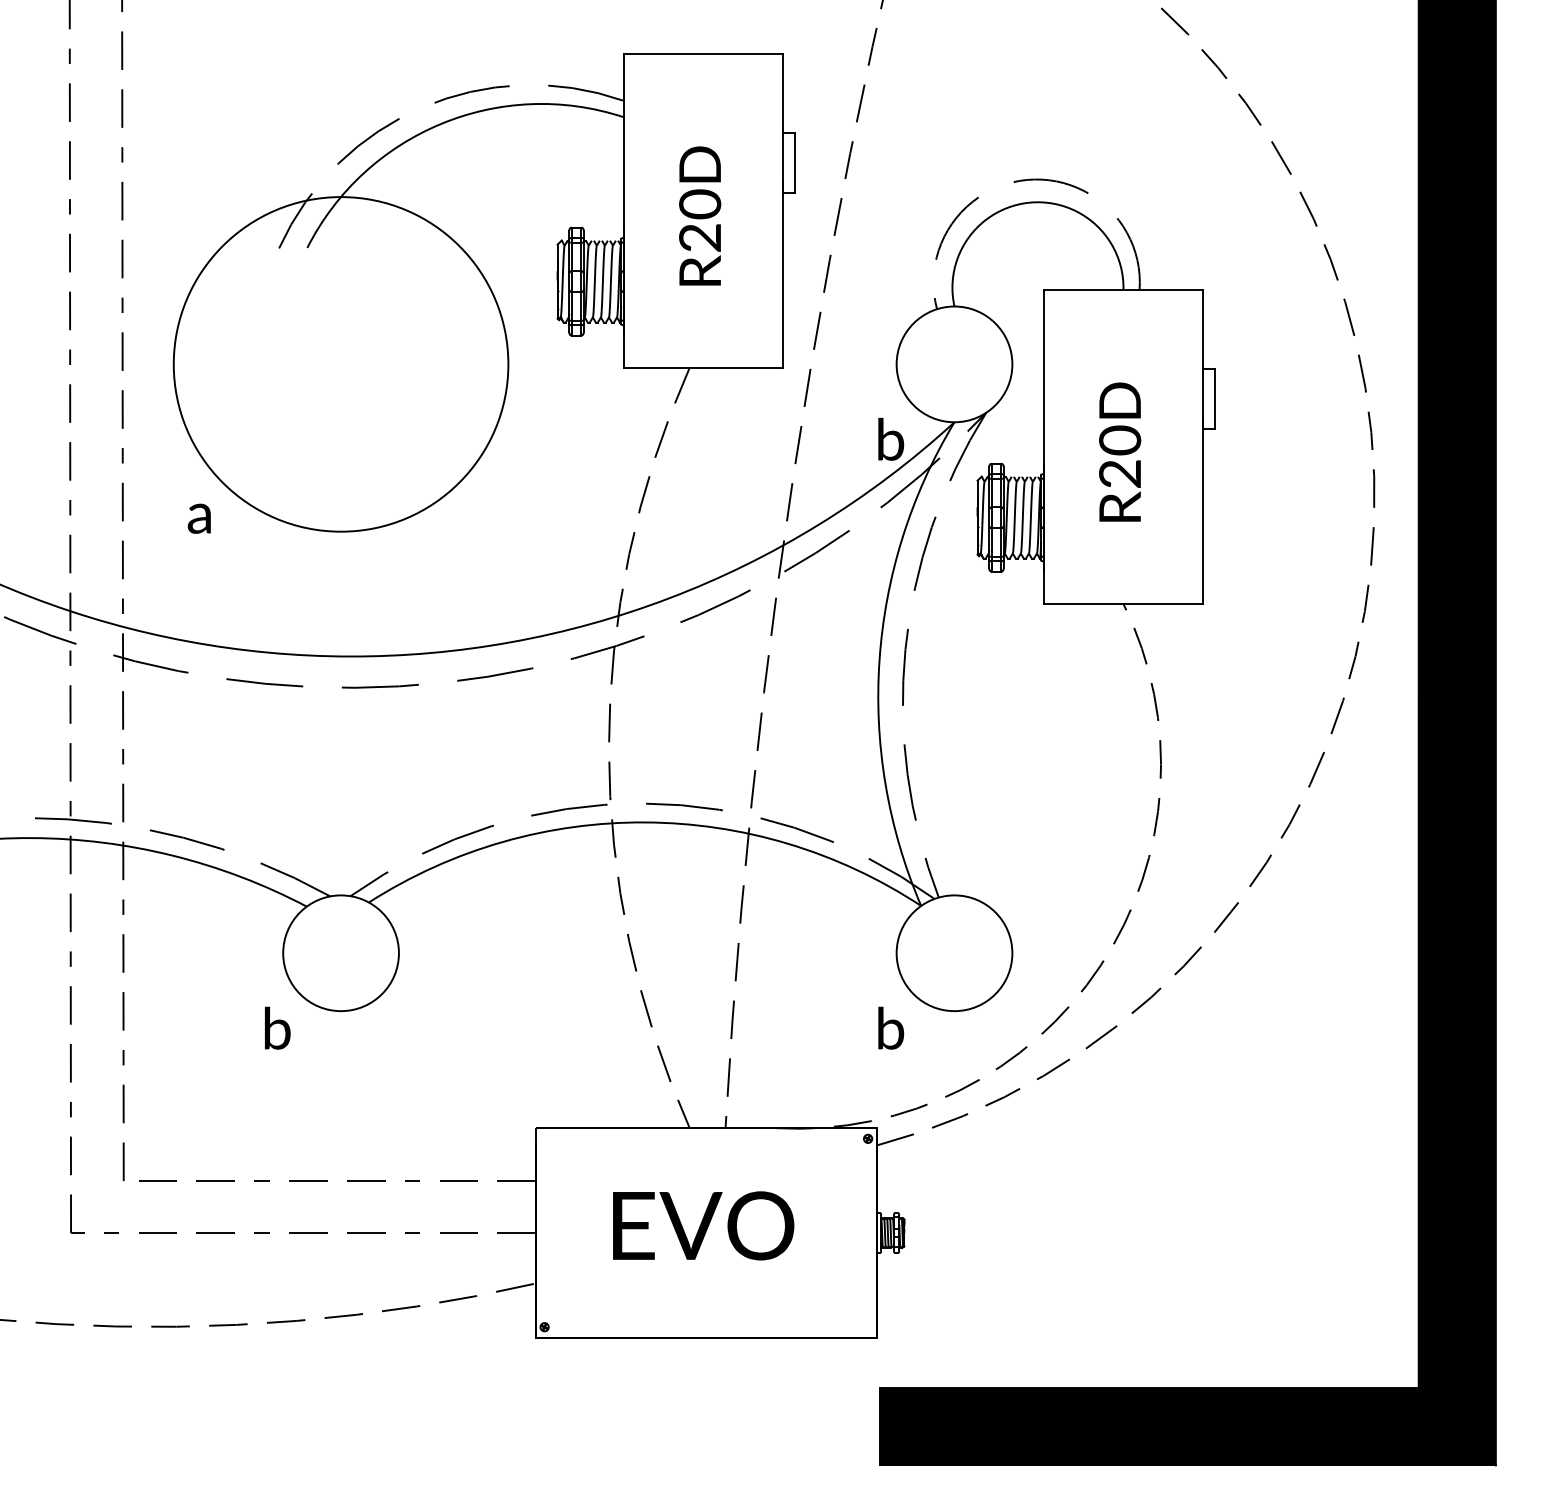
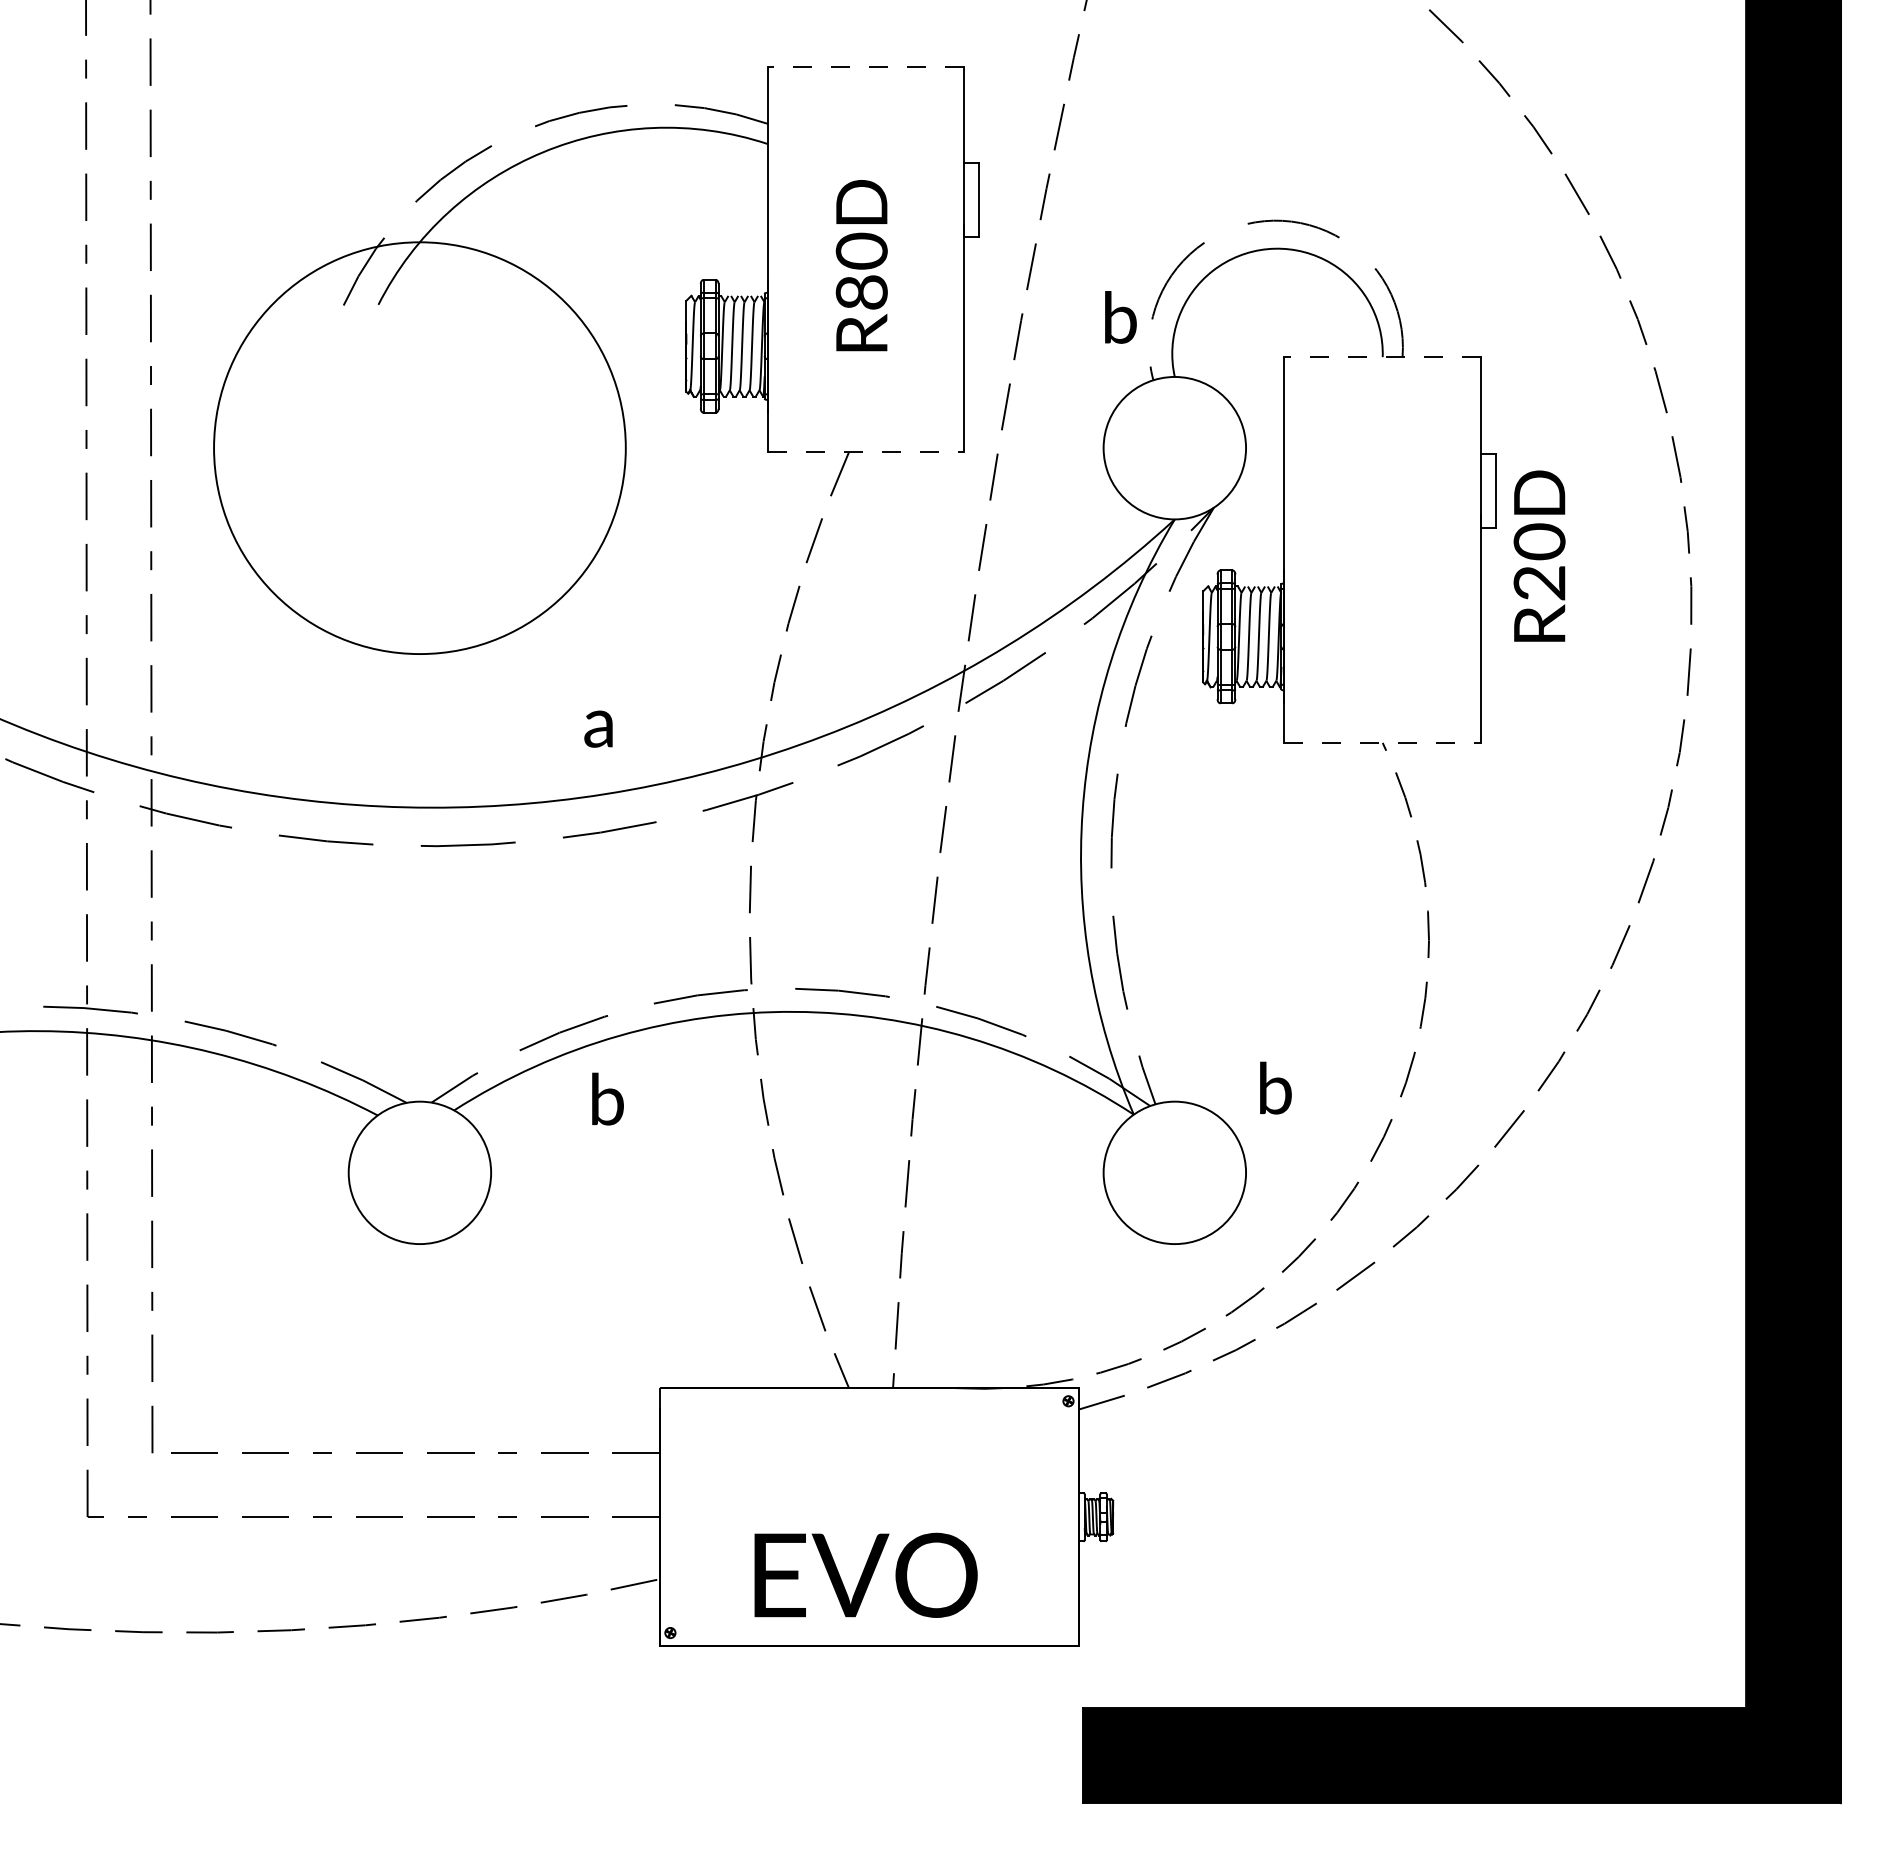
line: (703, 54) -> (865, 66), solid -> dashed
text: (699, 237) -> (861, 292), R20D -> R80D
line: (1123, 290) -> (1382, 357), solid -> dashed
line: (703, 367) -> (866, 452), solid -> dashed
text: (890, 439) -> (1120, 317), moved
text: (1120, 451) -> (1539, 555), moved
text: (199, 518) -> (598, 728), moved
line: (1124, 603) -> (1383, 742), solid -> dashed
text: (277, 1027) -> (607, 1098), moved
text: (890, 1027) -> (1275, 1087), moved
text: (703, 1225) -> (865, 1574), moved

